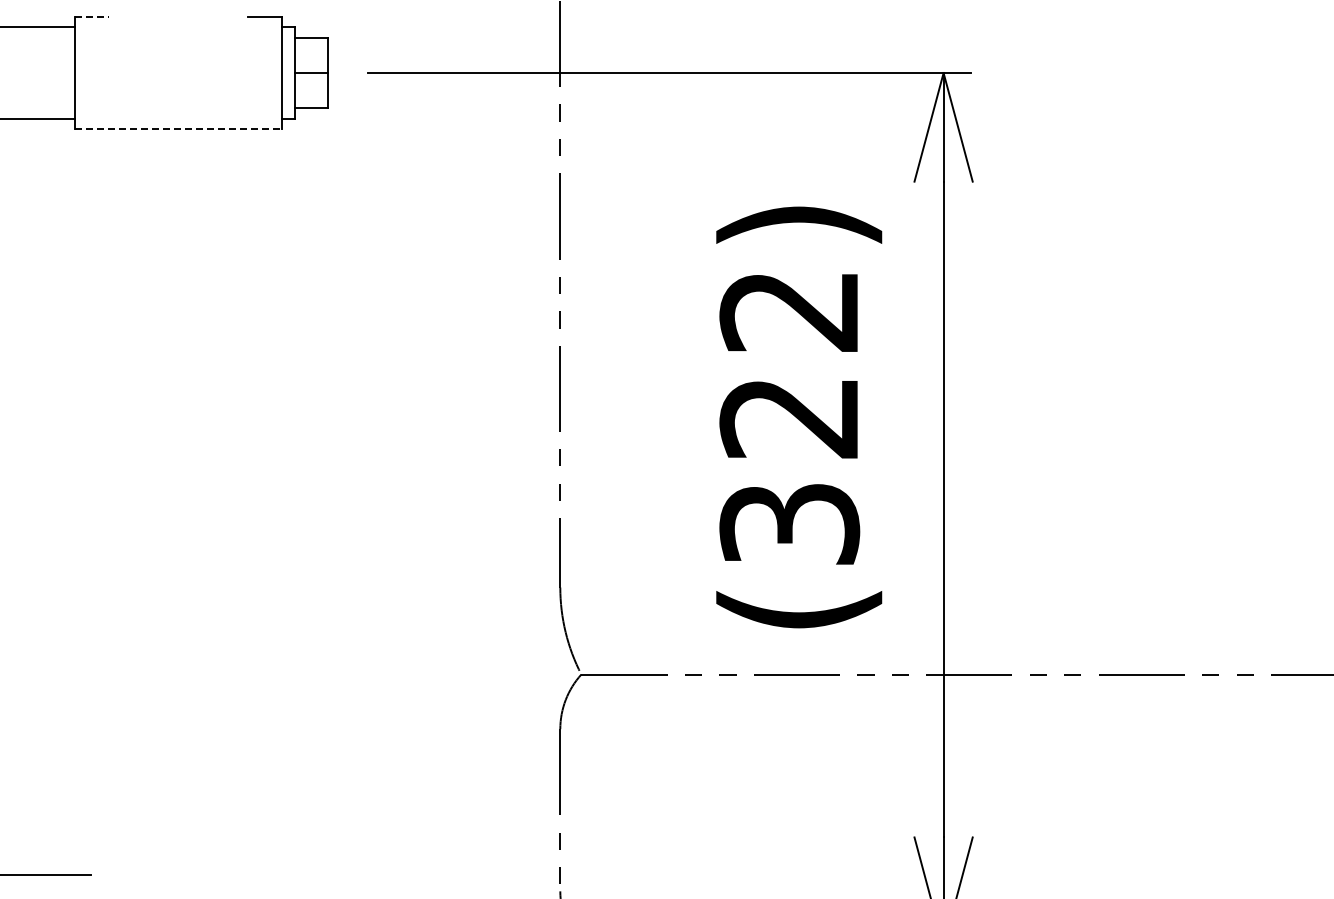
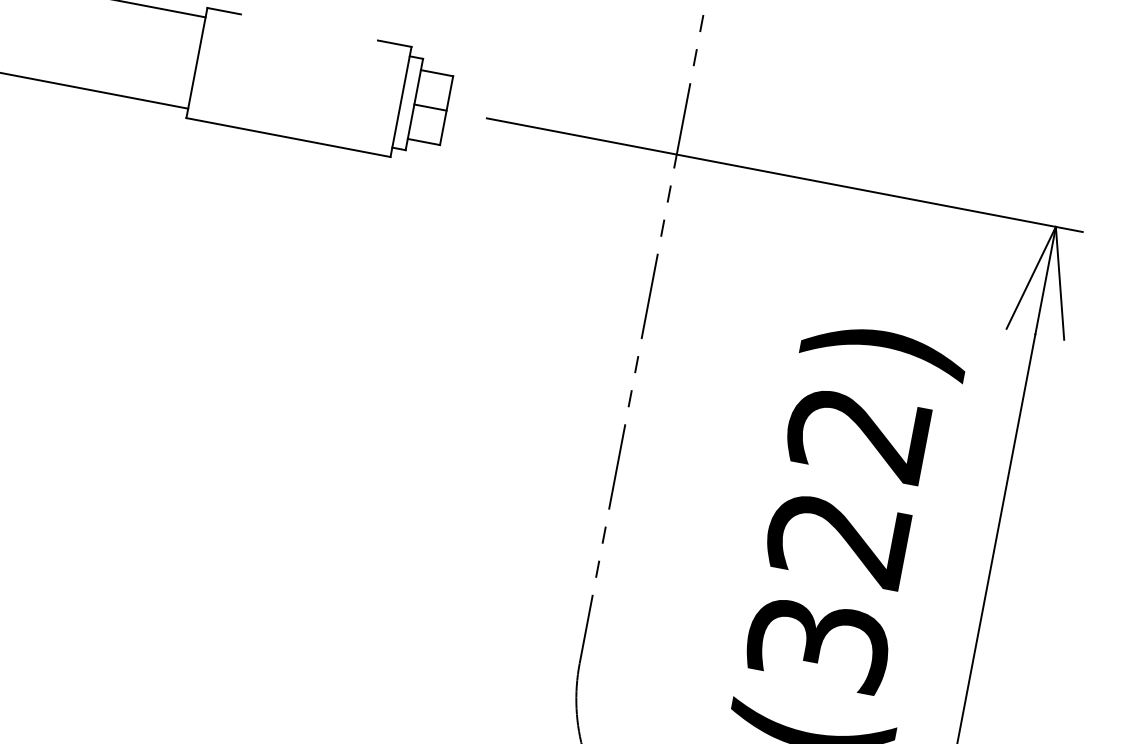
line: (92, 17) -> (224, 11), dashed -> solid
line: (178, 128) -> (288, 137), dashed -> solid

